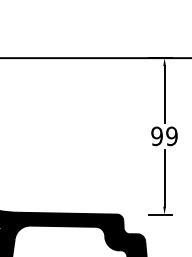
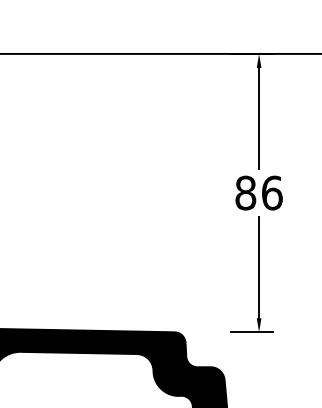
text: (164, 136) -> (258, 193), 99 -> 86

